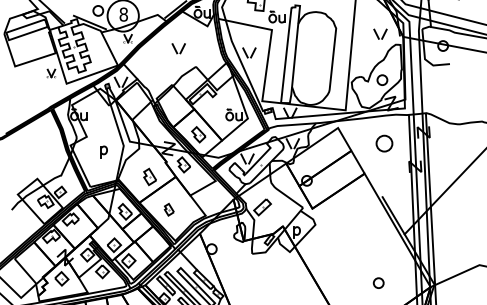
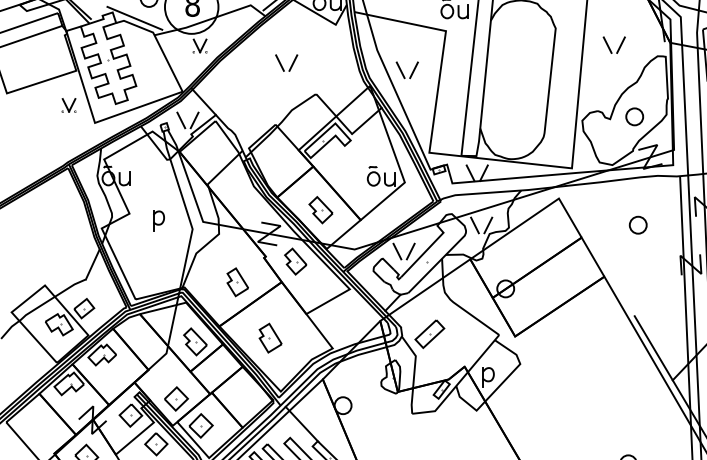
part: (380, 33) -> (614, 43), moved
part: (384, 143) -> (638, 225), size x0.62
part: (103, 151) -> (157, 219), moved
part: (169, 209) -> (270, 337), size x1.43

